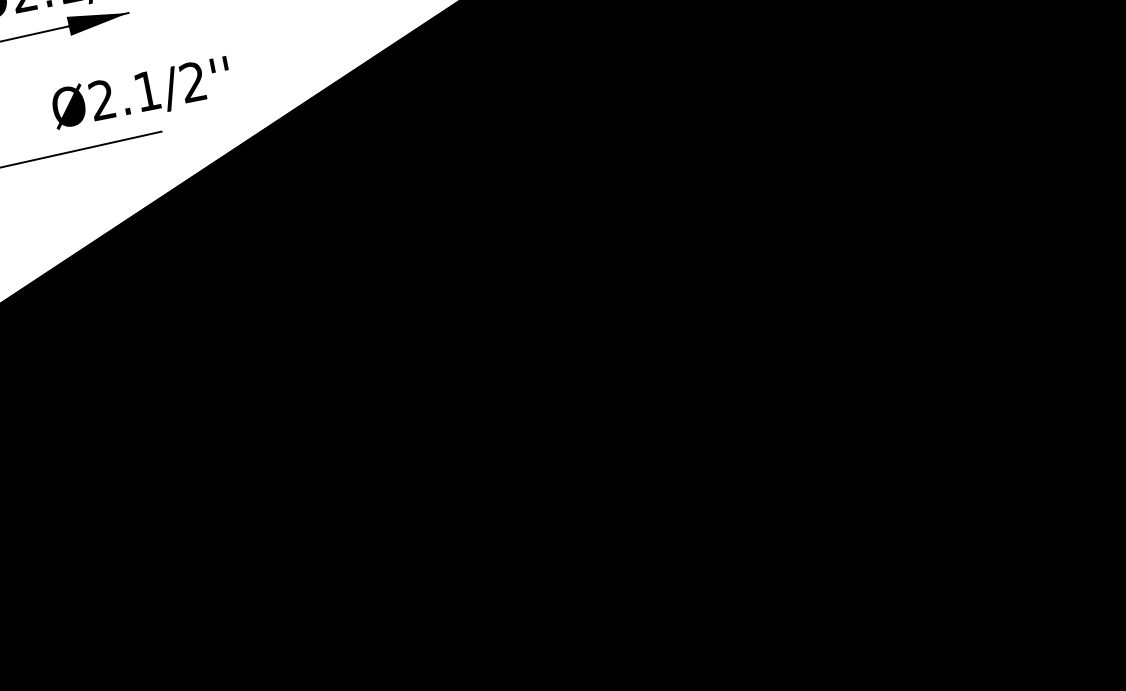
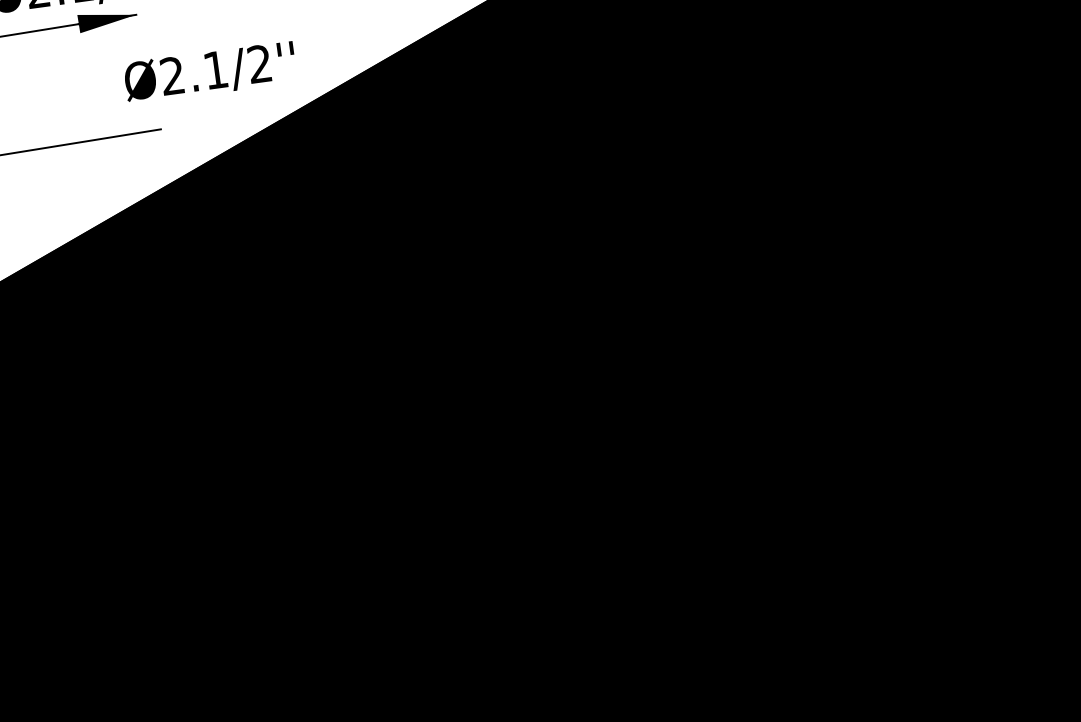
text: (140, 93) -> (209, 71), moved

